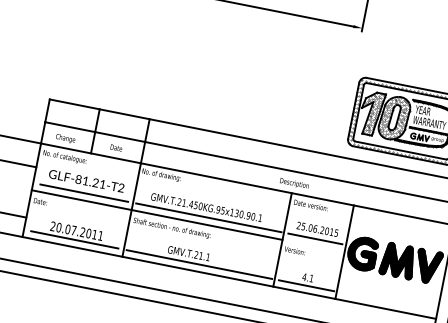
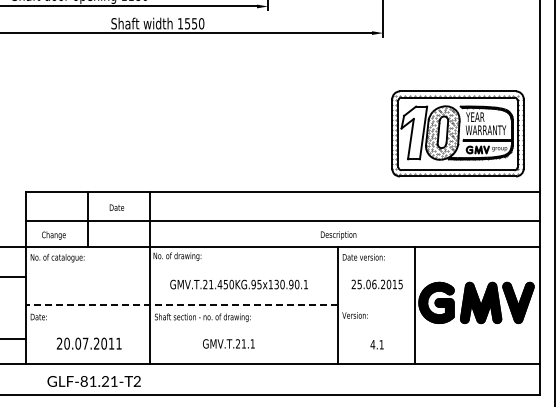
hatch: (371, 113) -> (414, 132), removed
text: (116, 147) -> (116, 207), moved
text: (86, 181) -> (93, 381), moved
line: (83, 193) -> (88, 296), removed
line: (157, 215) -> (181, 305), solid -> dashed
line: (208, 217) -> (243, 296), removed
line: (315, 238) -> (376, 296), removed
line: (74, 239) -> (88, 354), removed
line: (199, 264) -> (243, 354), removed
line: (305, 285) -> (376, 354), removed

